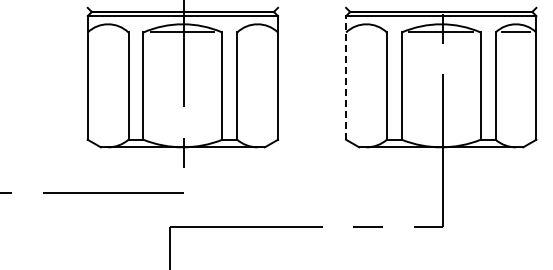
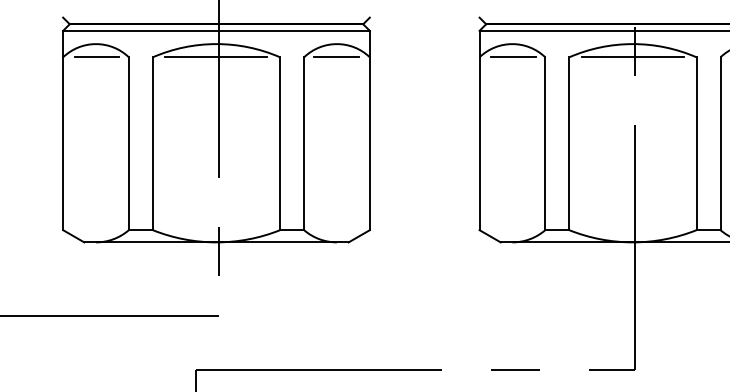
line: (108, 32) -> (96, 57), added
line: (257, 32) -> (336, 57), added
line: (366, 32) -> (512, 57), added
line: (346, 77) -> (480, 129), dashed -> solid

